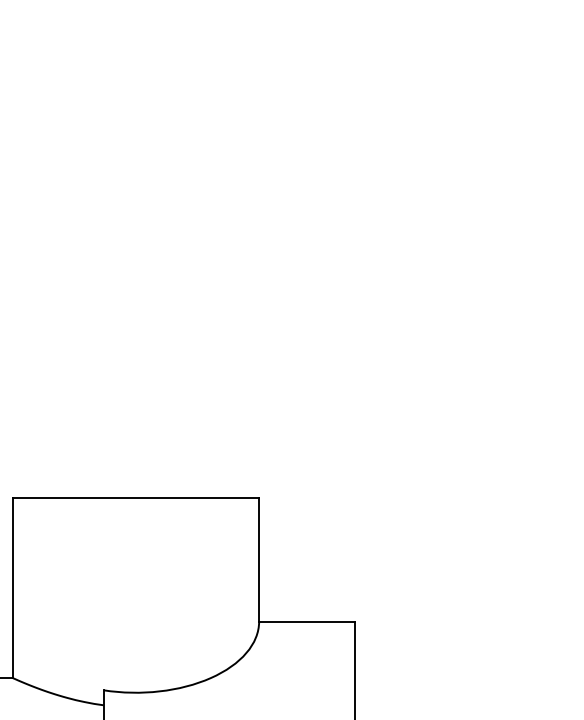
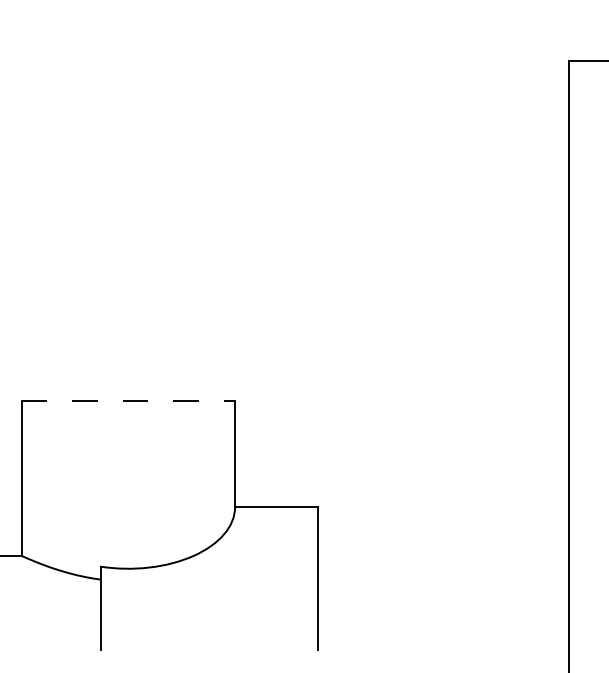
line: (135, 498) -> (128, 400), solid -> dashed

